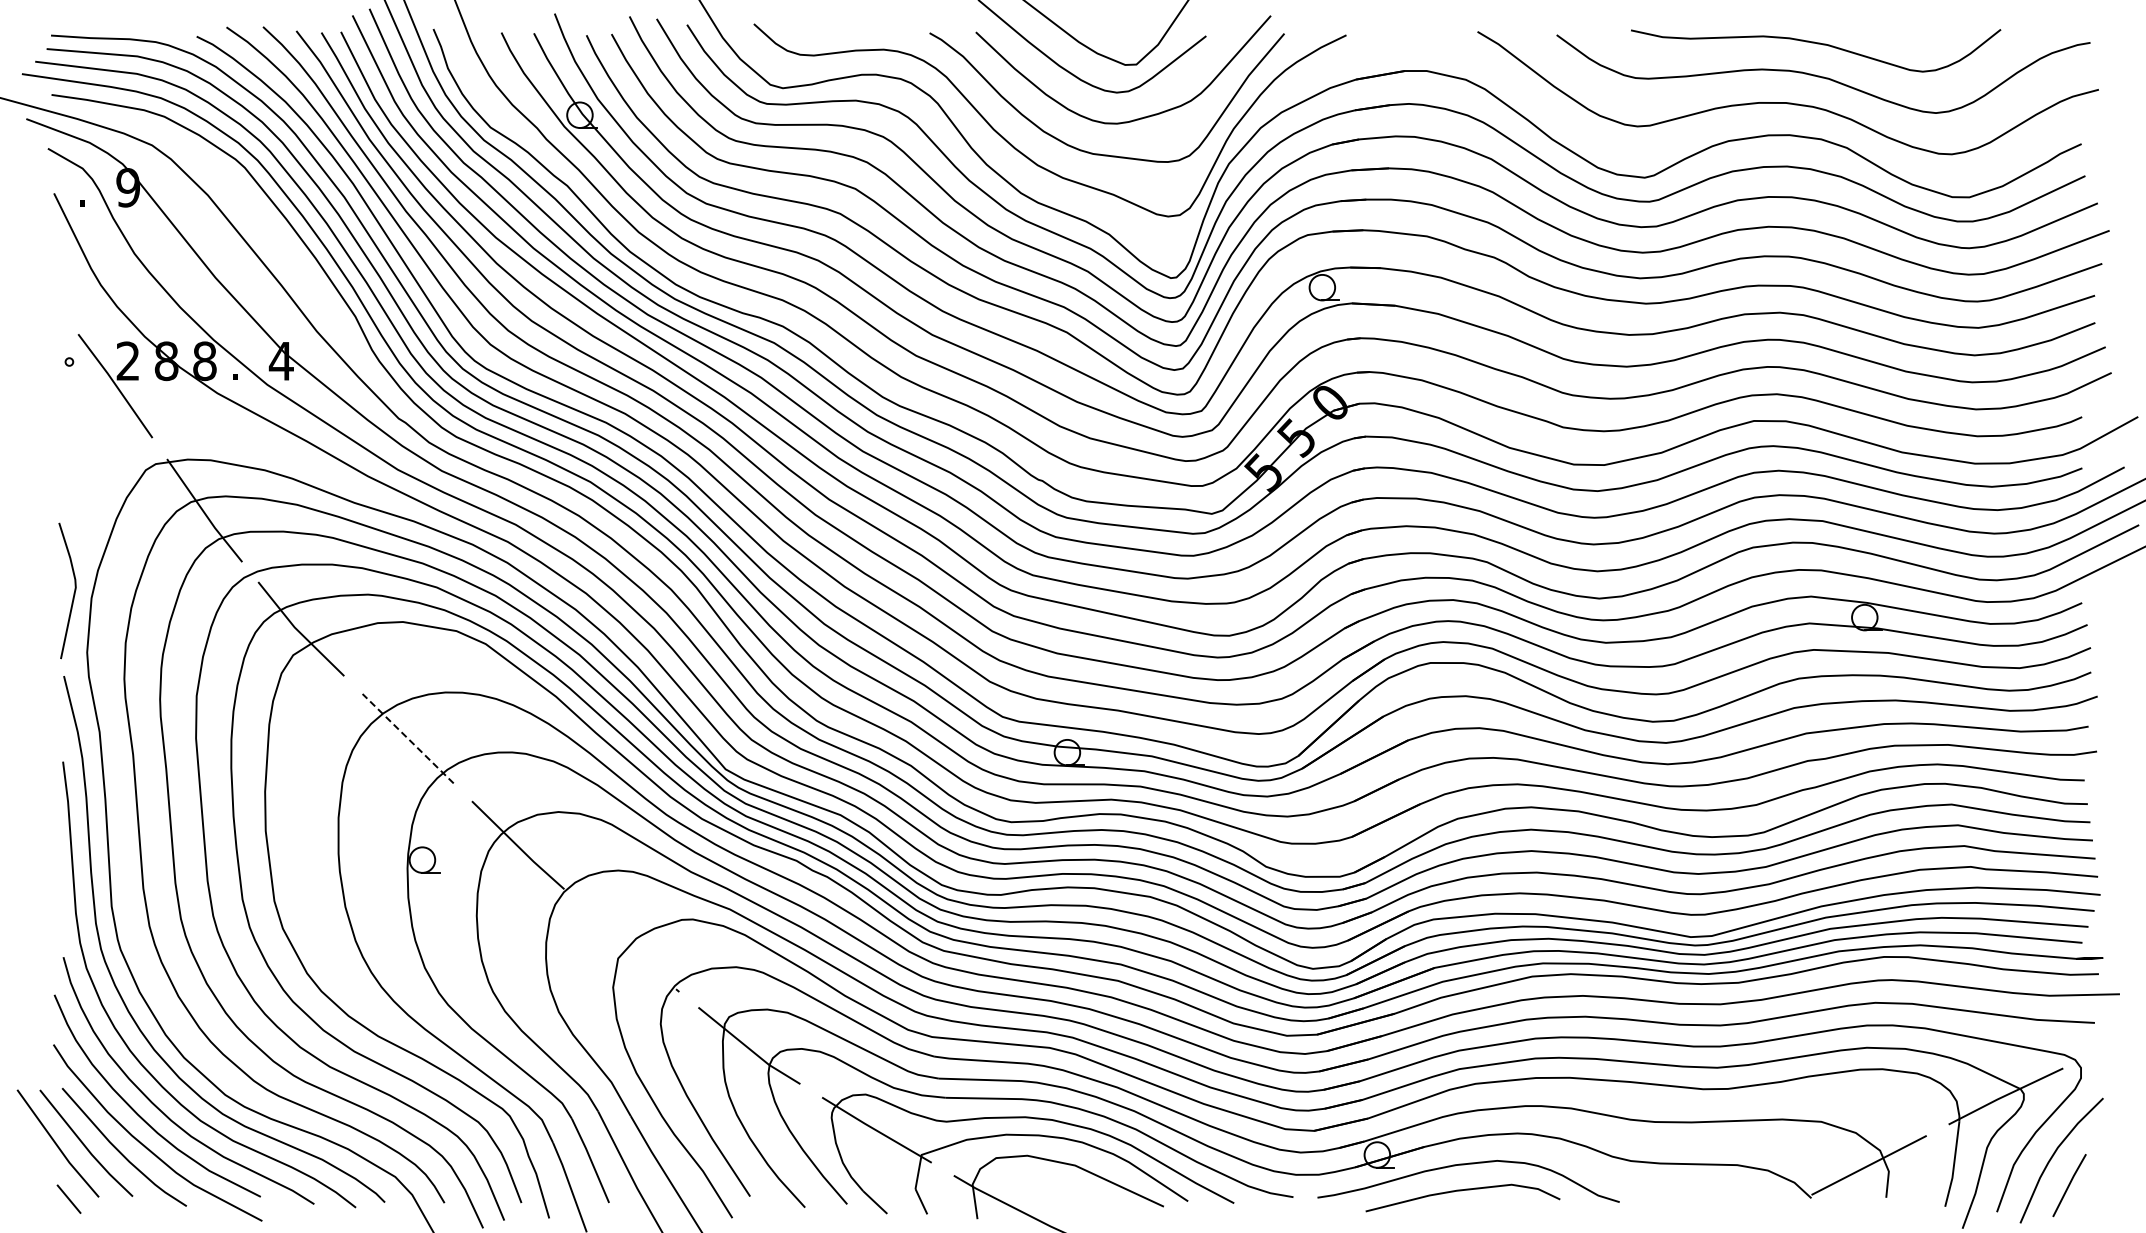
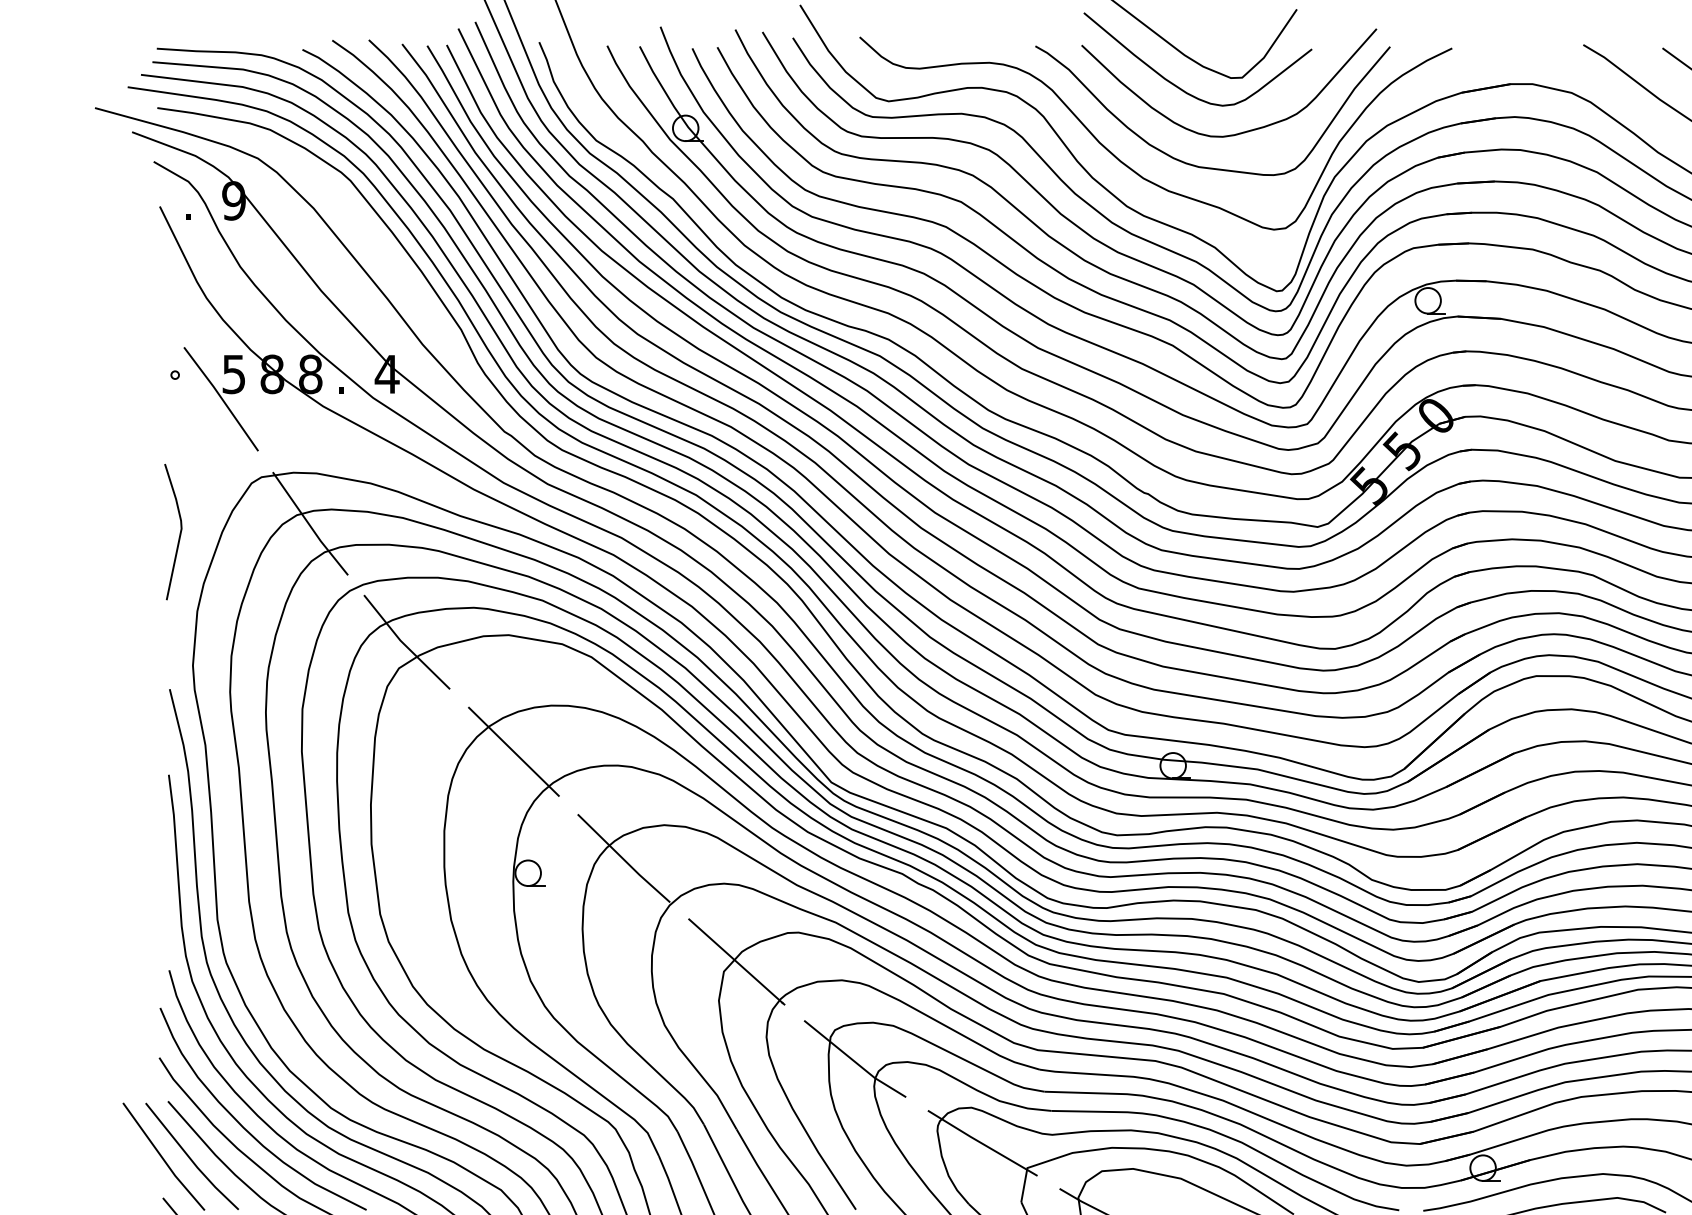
text: (127, 361) -> (233, 374), 2 -> 5
line: (73, 592) -> (179, 533), moved
line: (408, 739) -> (514, 752), dashed -> solid
line: (629, 947) -> (735, 960), added

